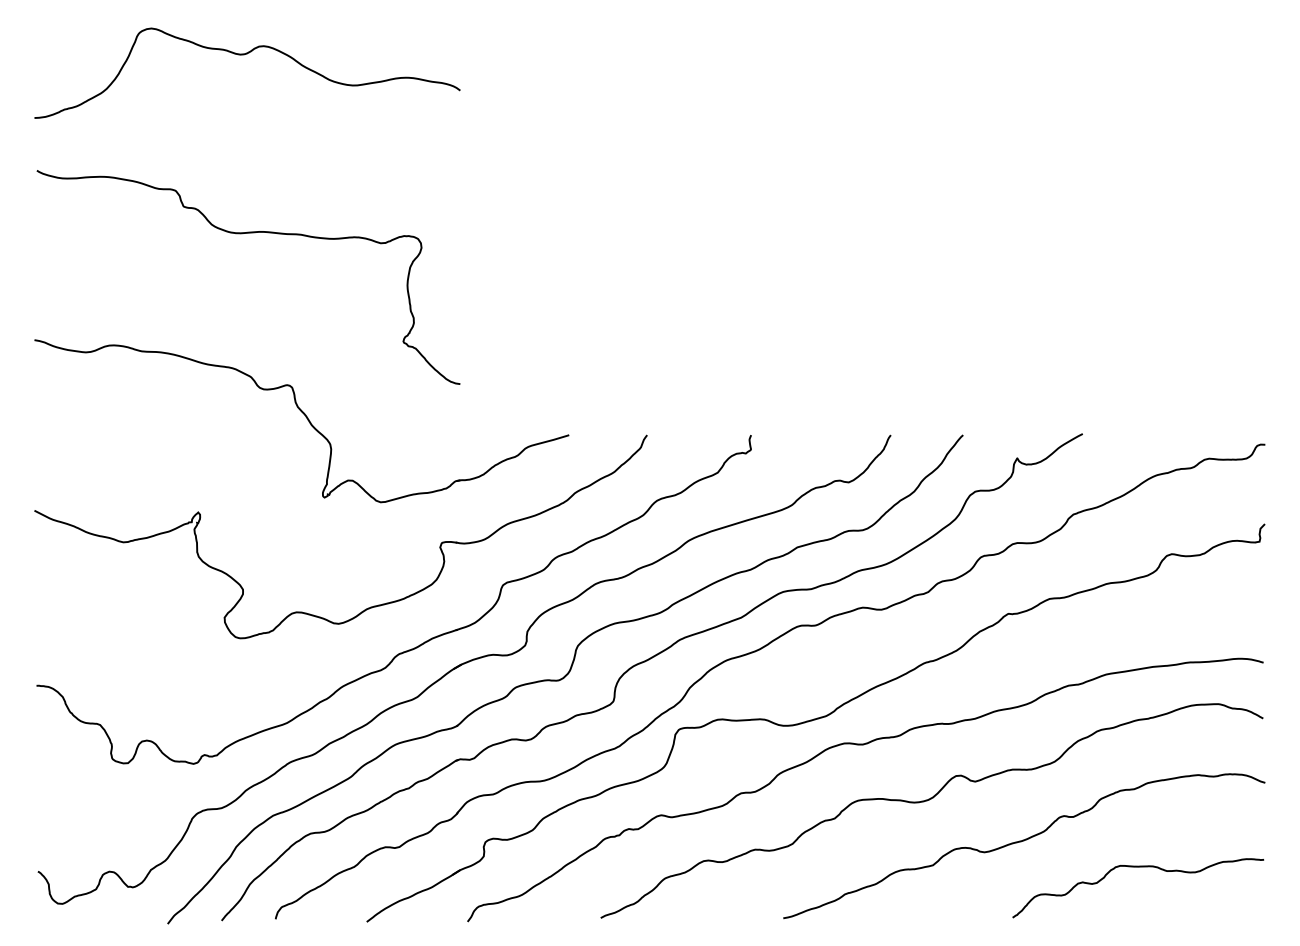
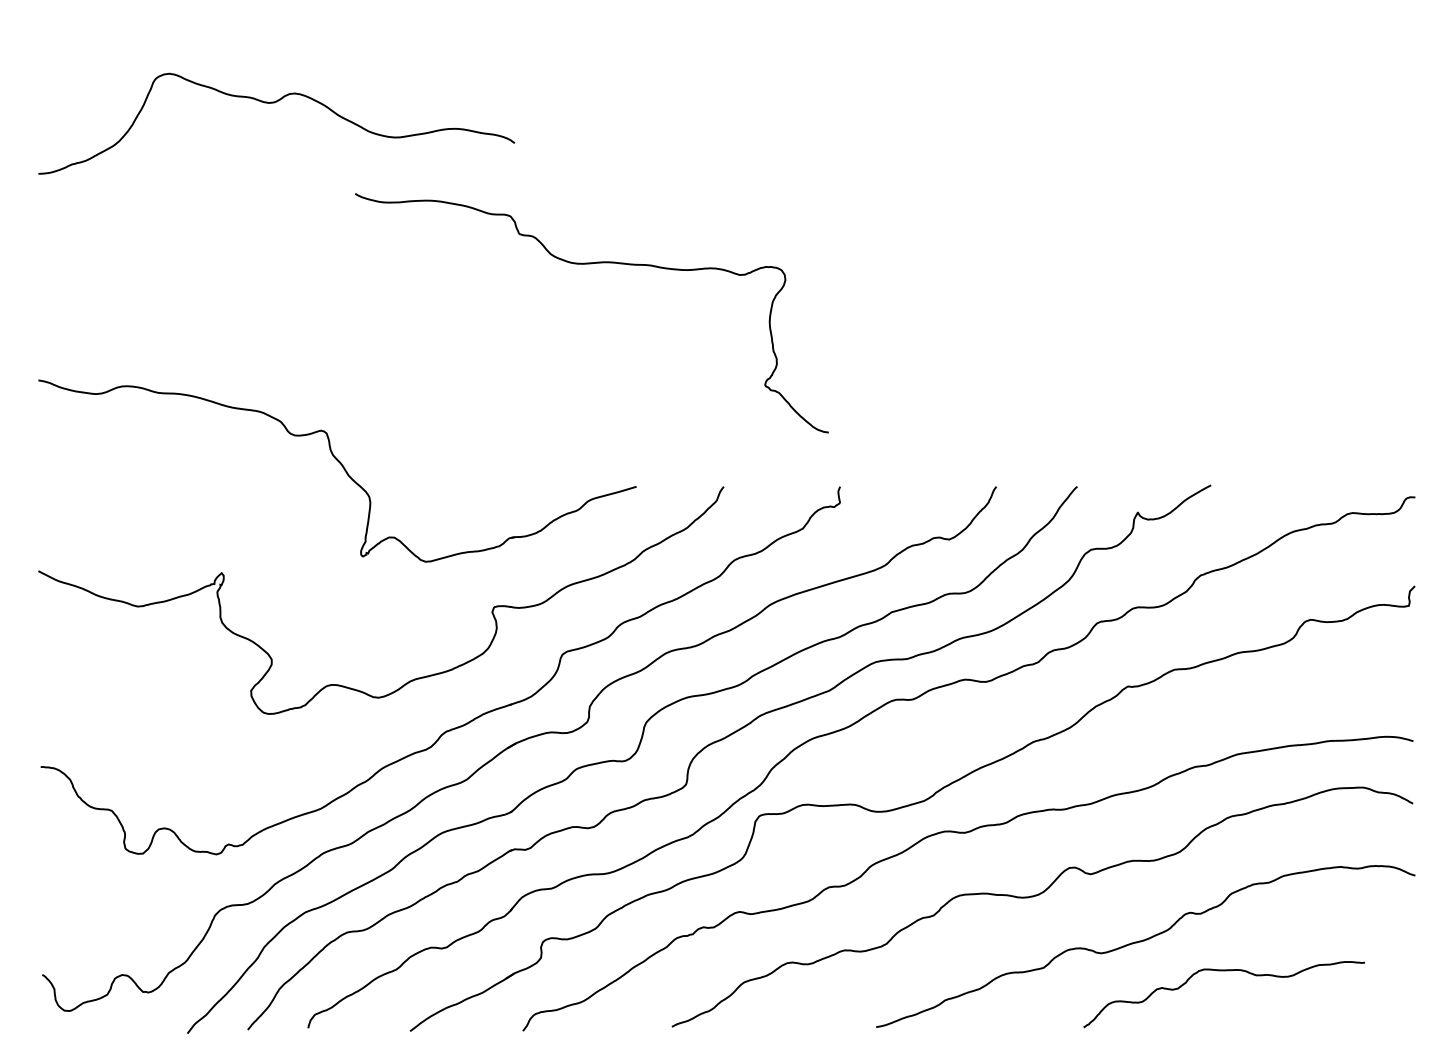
curve: (245, 55) -> (274, 103), moved
curve: (248, 233) -> (591, 264), moved
curve: (1137, 867) -> (1223, 971), moved

